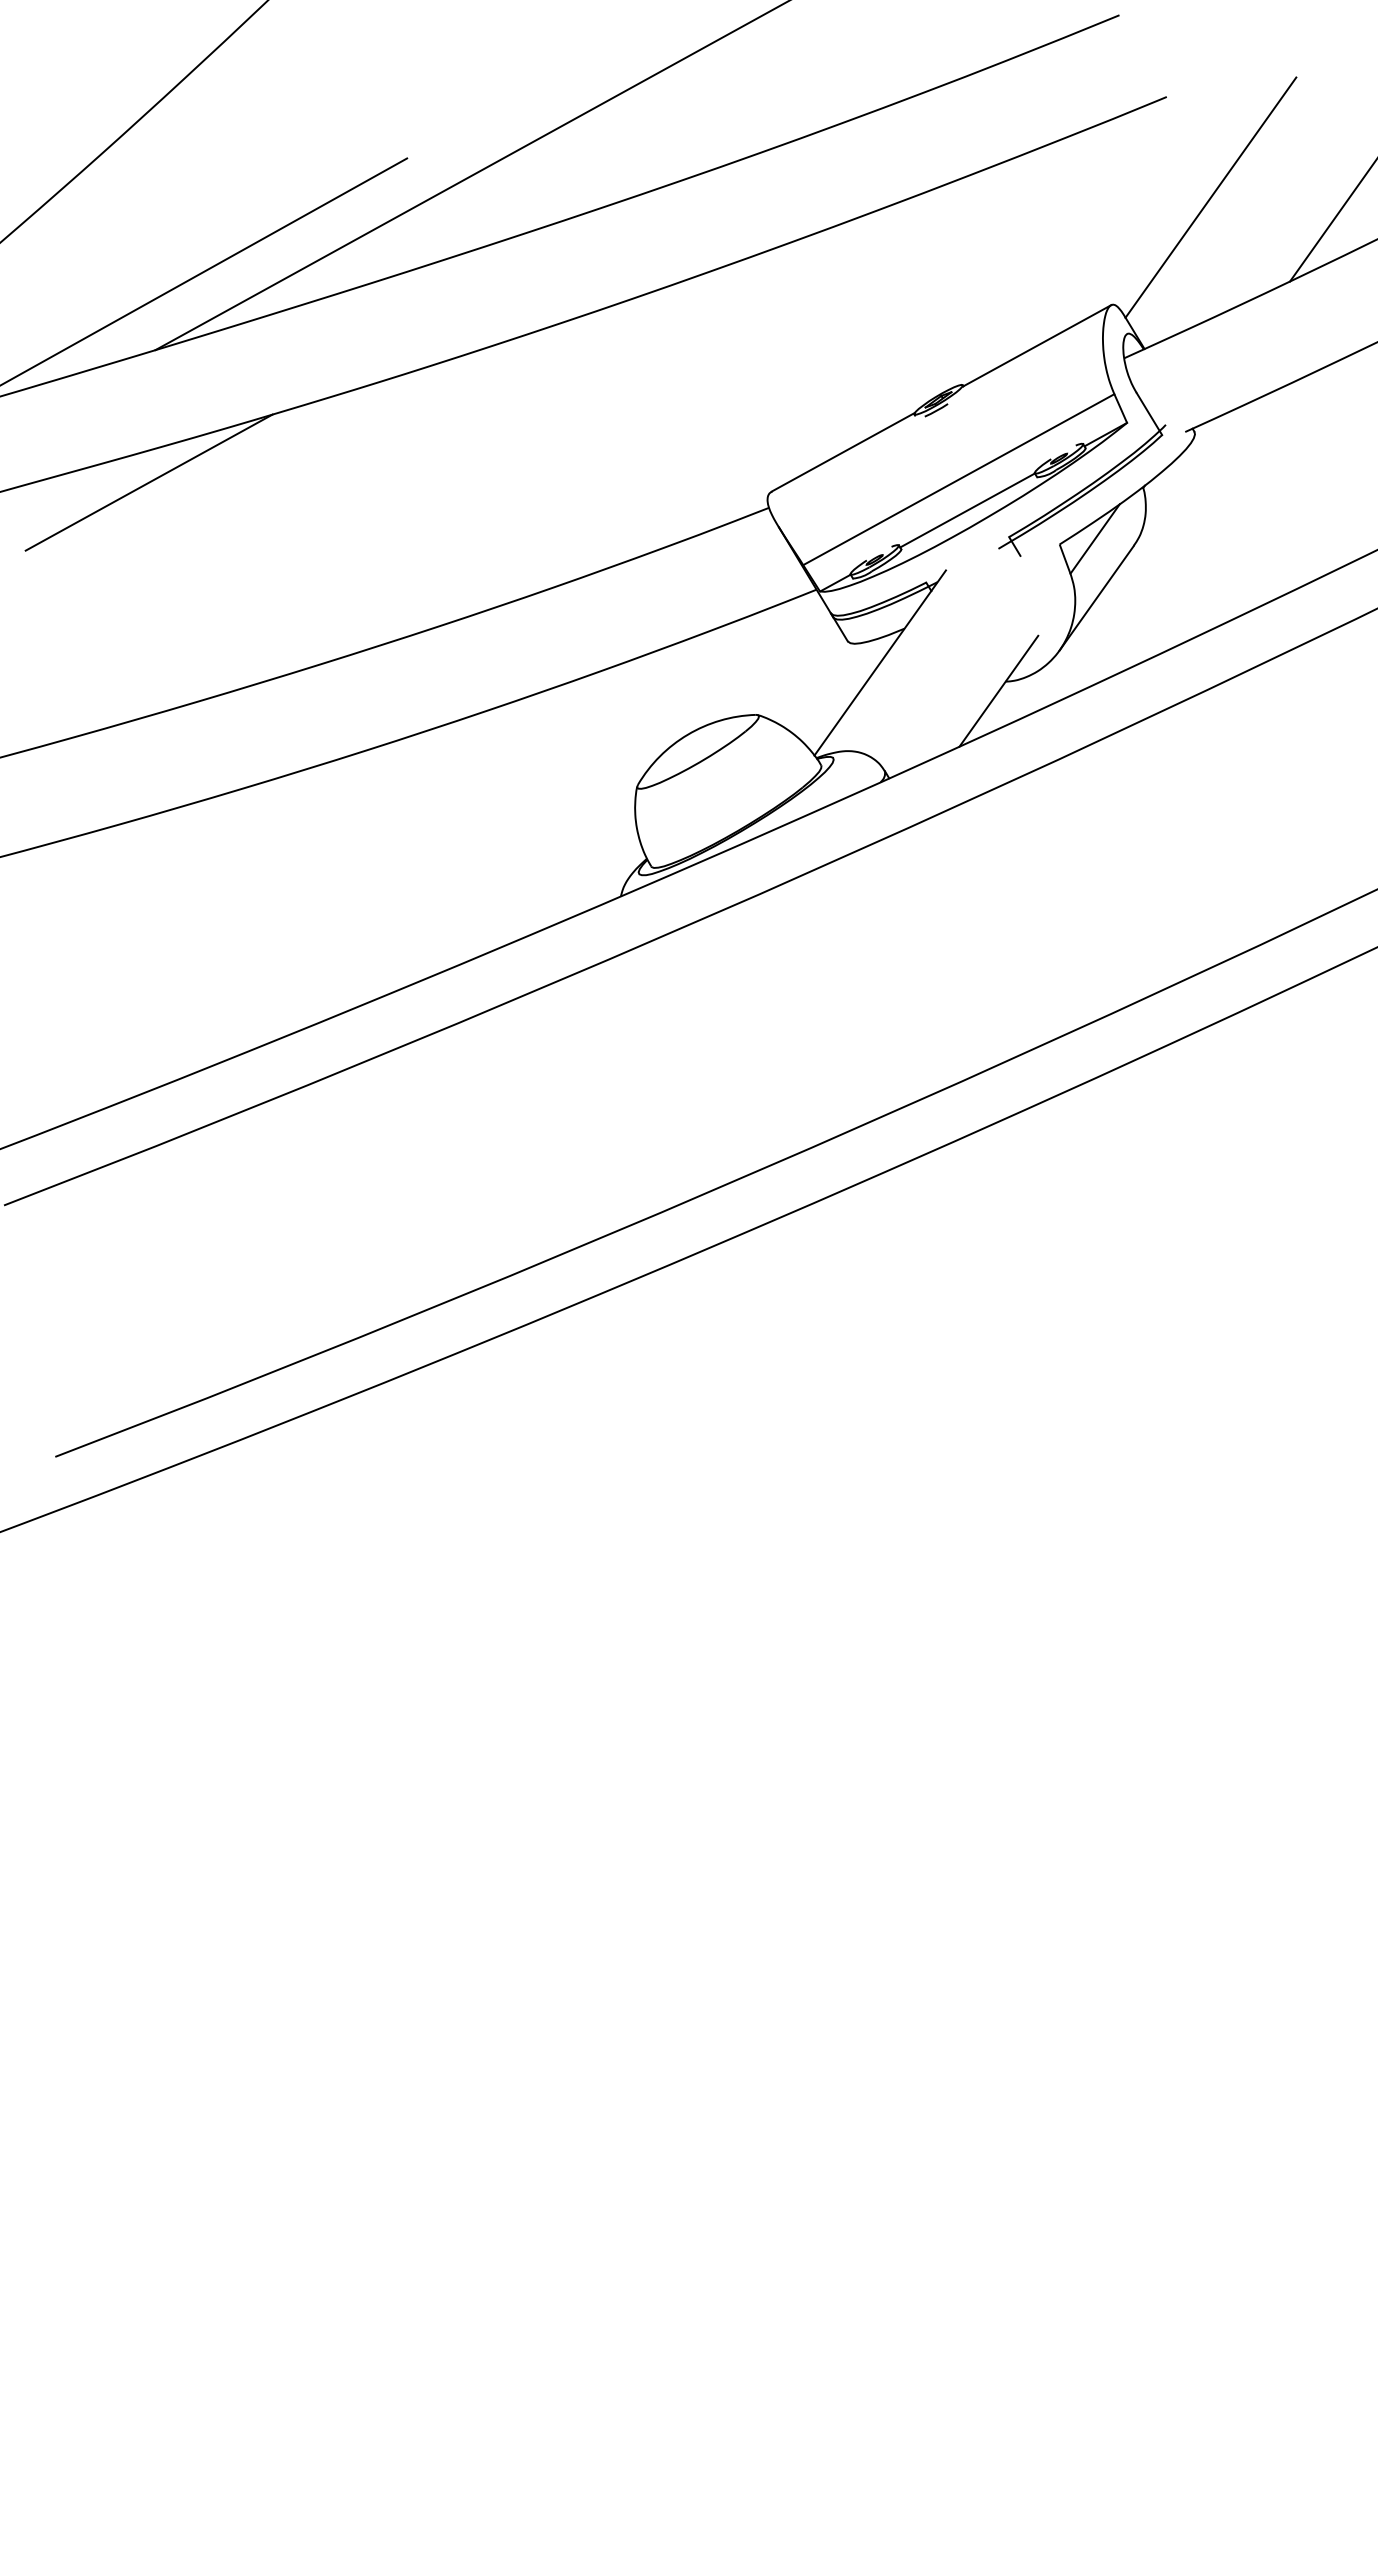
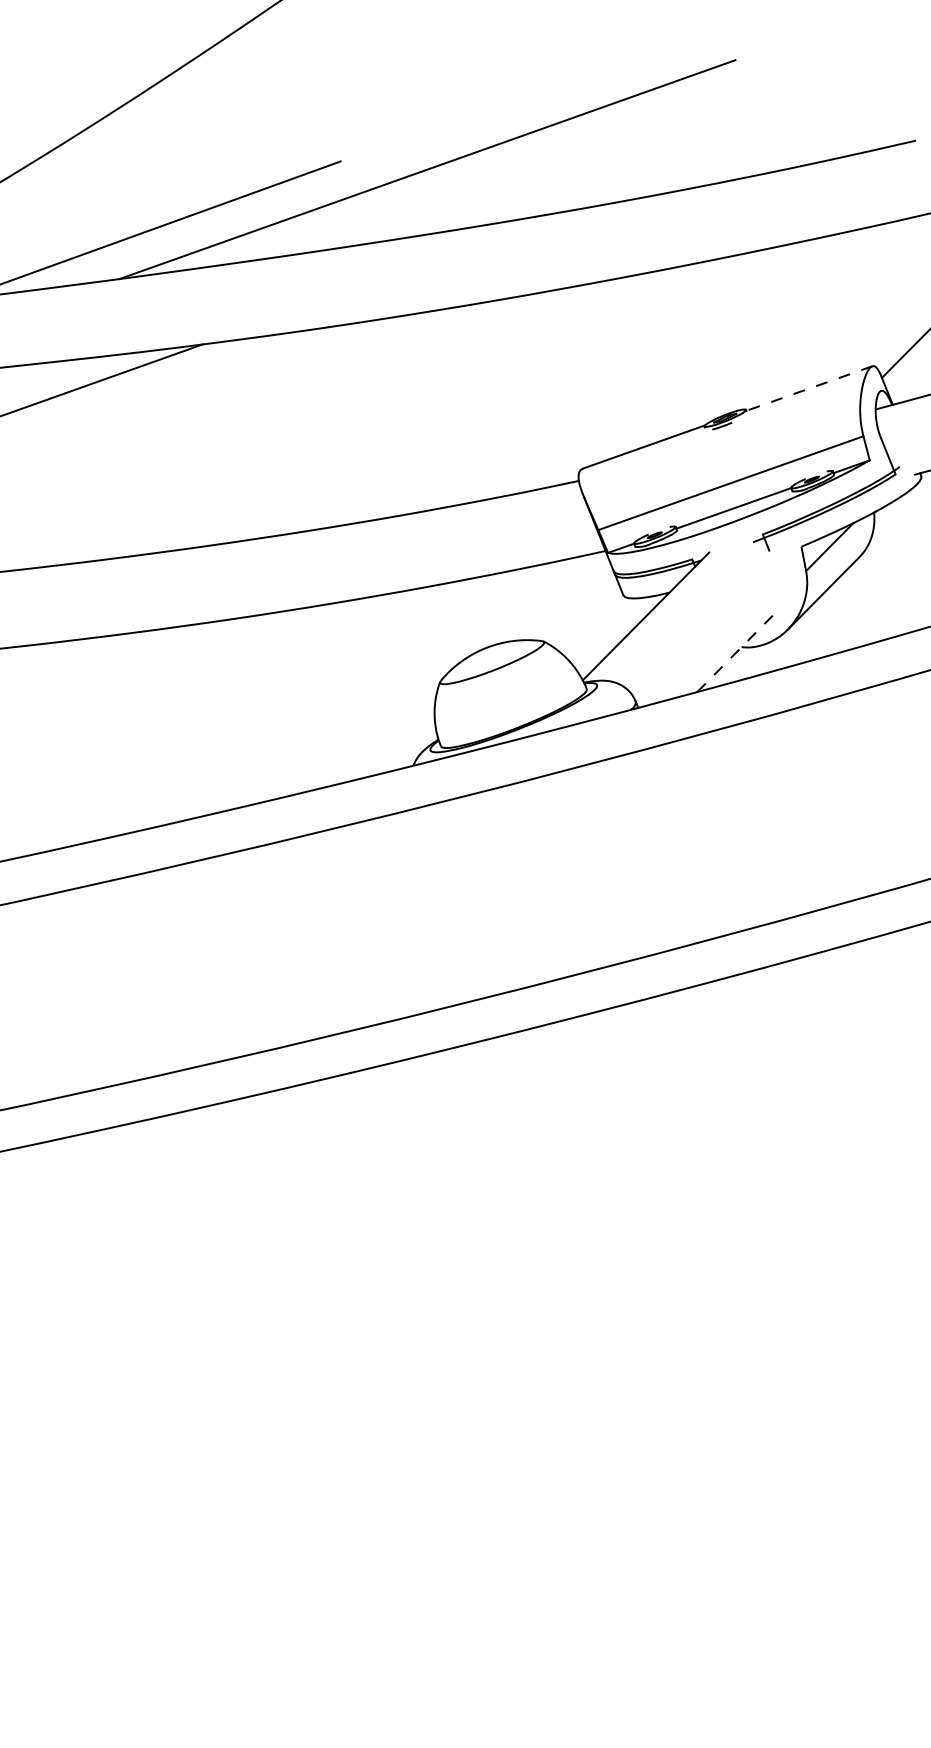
line: (1036, 345) -> (808, 388), solid -> dashed
line: (998, 691) -> (734, 653), solid -> dashed

